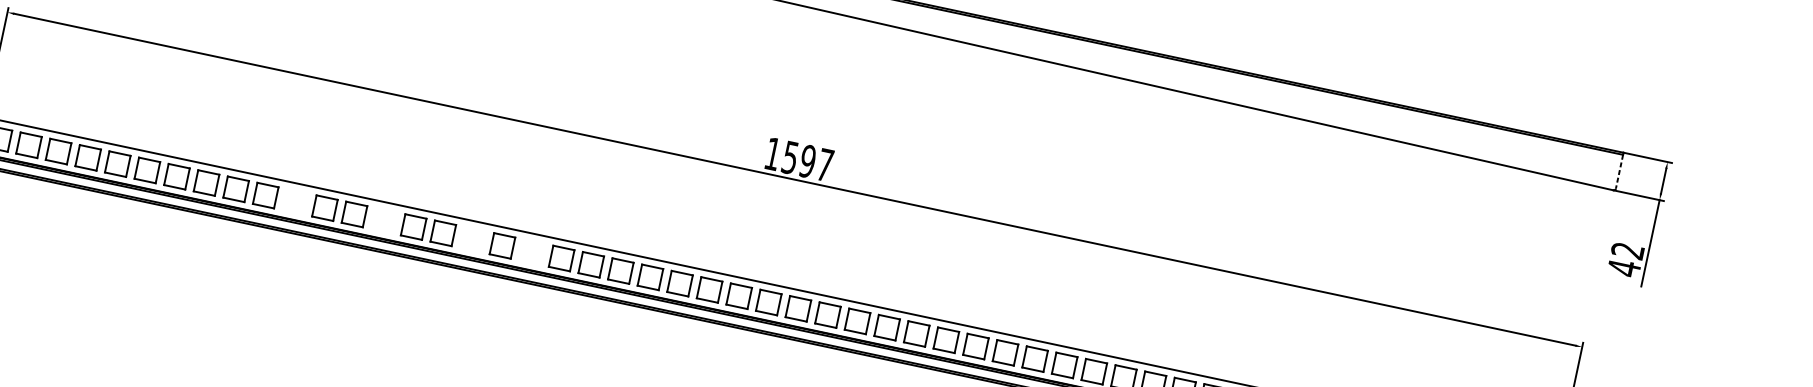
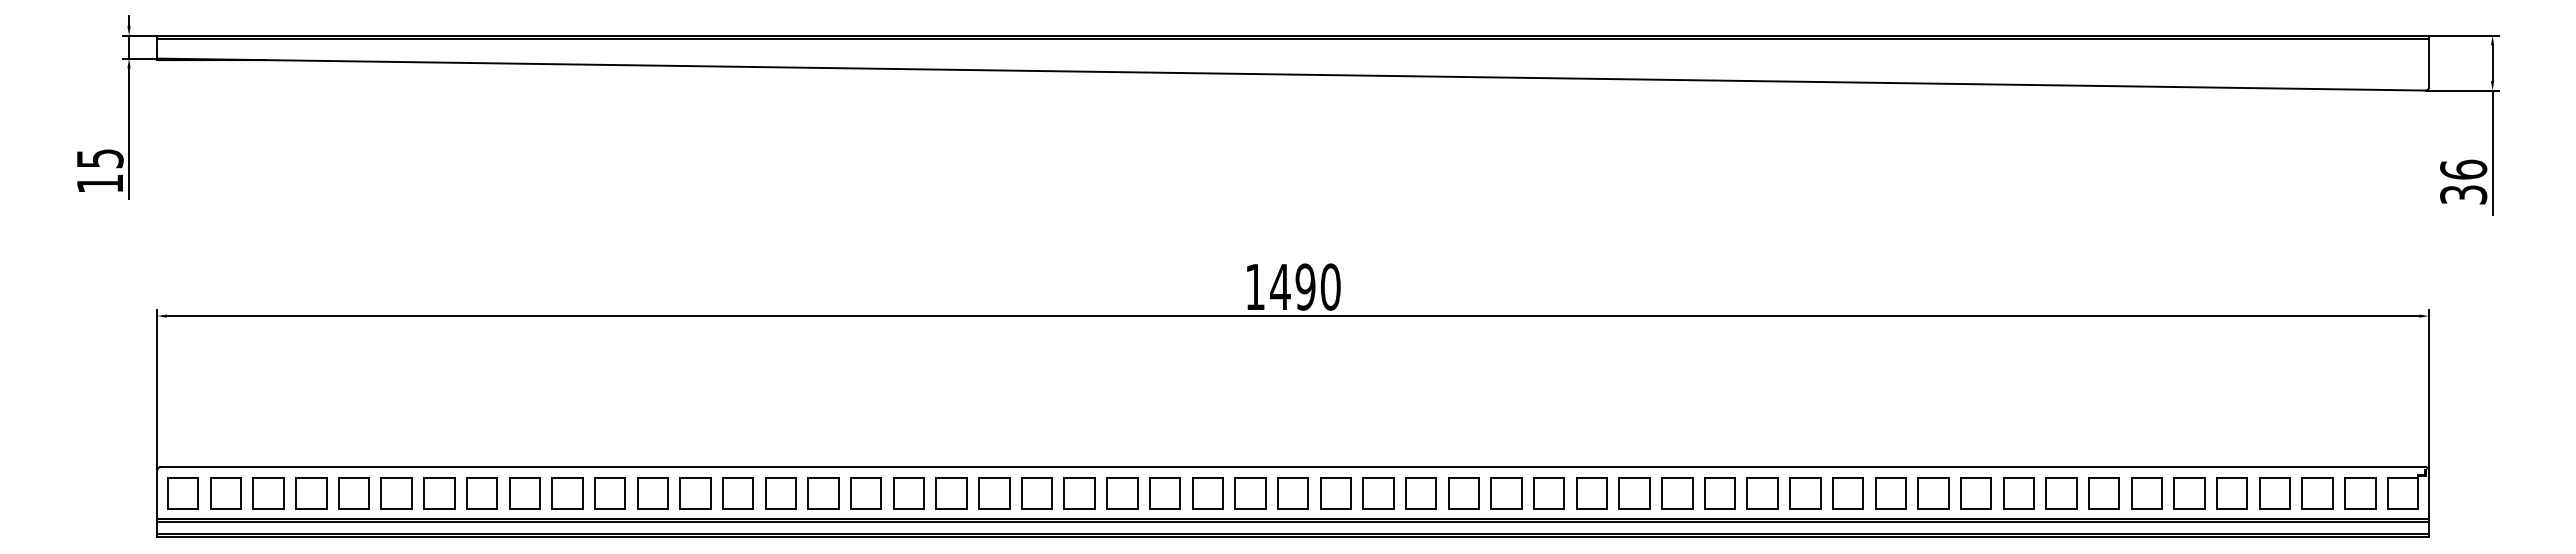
text: (807, 161) -> (1305, 286), 1597 -> 1490
line: (1619, 171) -> (2428, 63), dashed -> solid
part: (294, 201) -> (609, 493), added
part: (383, 220) -> (737, 493), added
part: (472, 239) -> (865, 493), added
part: (531, 252) -> (951, 493), added
text: (1625, 259) -> (2463, 182), 42 -> 36

